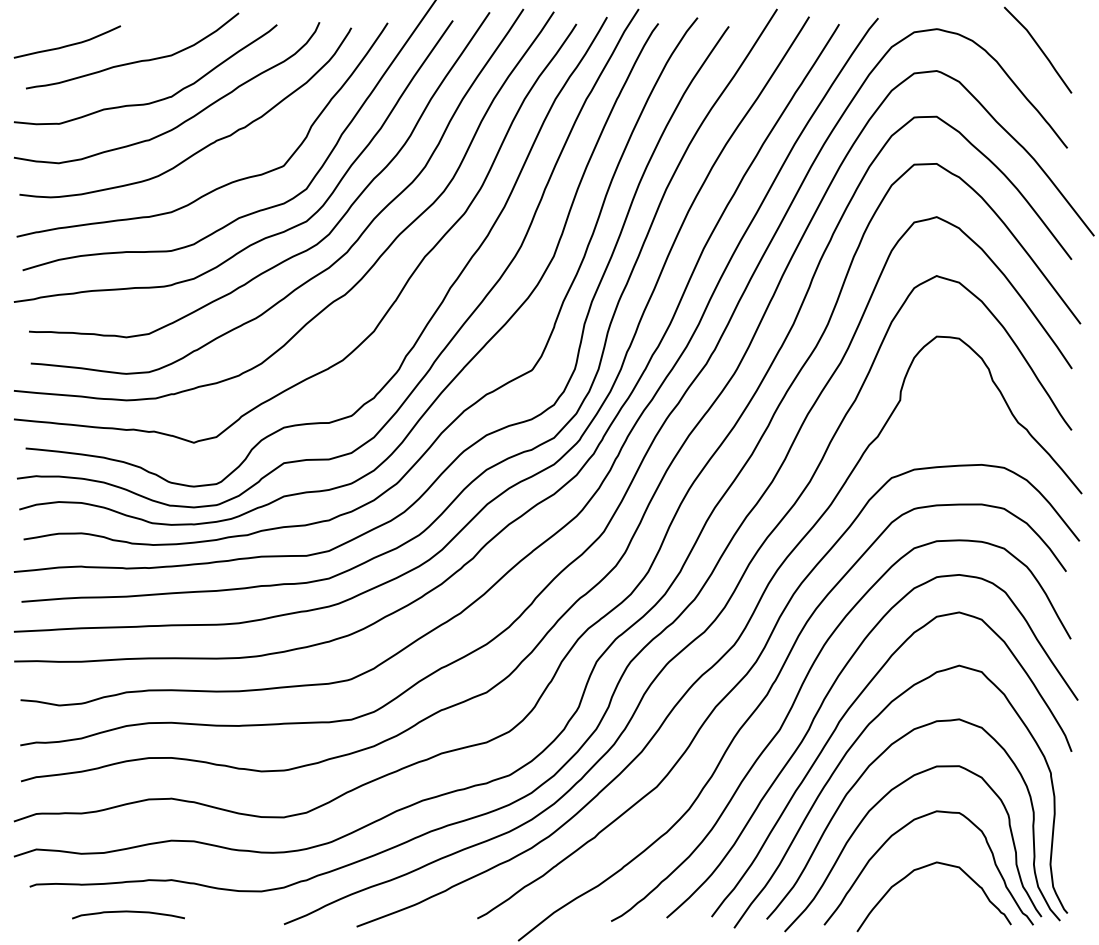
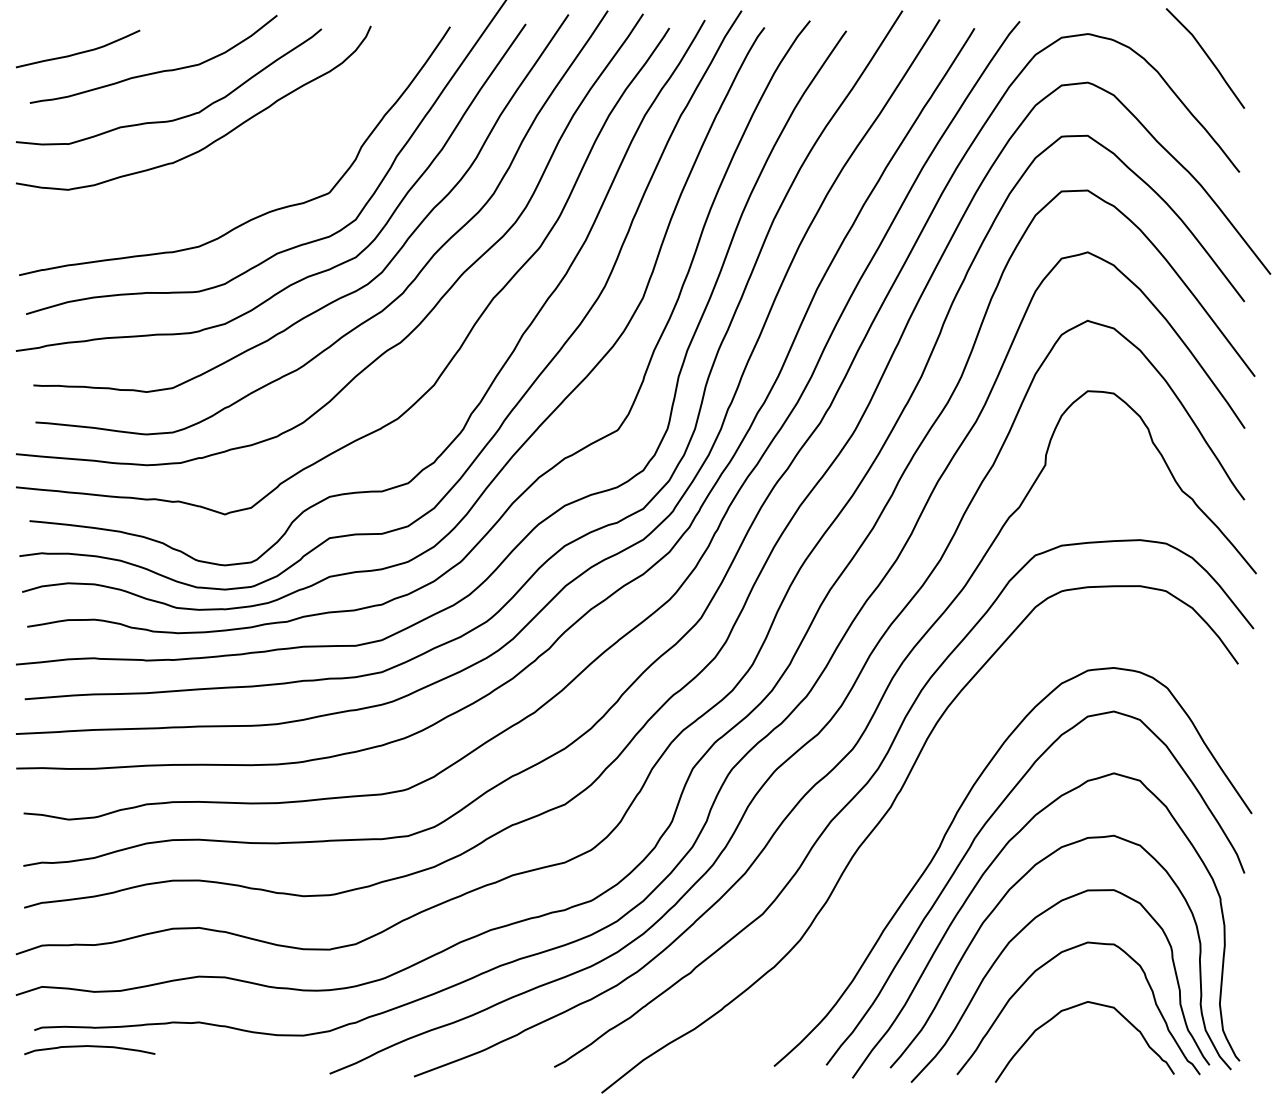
curve: (204, 146) -> (237, 170), removed
curve: (793, 706) -> (921, 820), removed
curve: (128, 912) -> (89, 1047), moved

